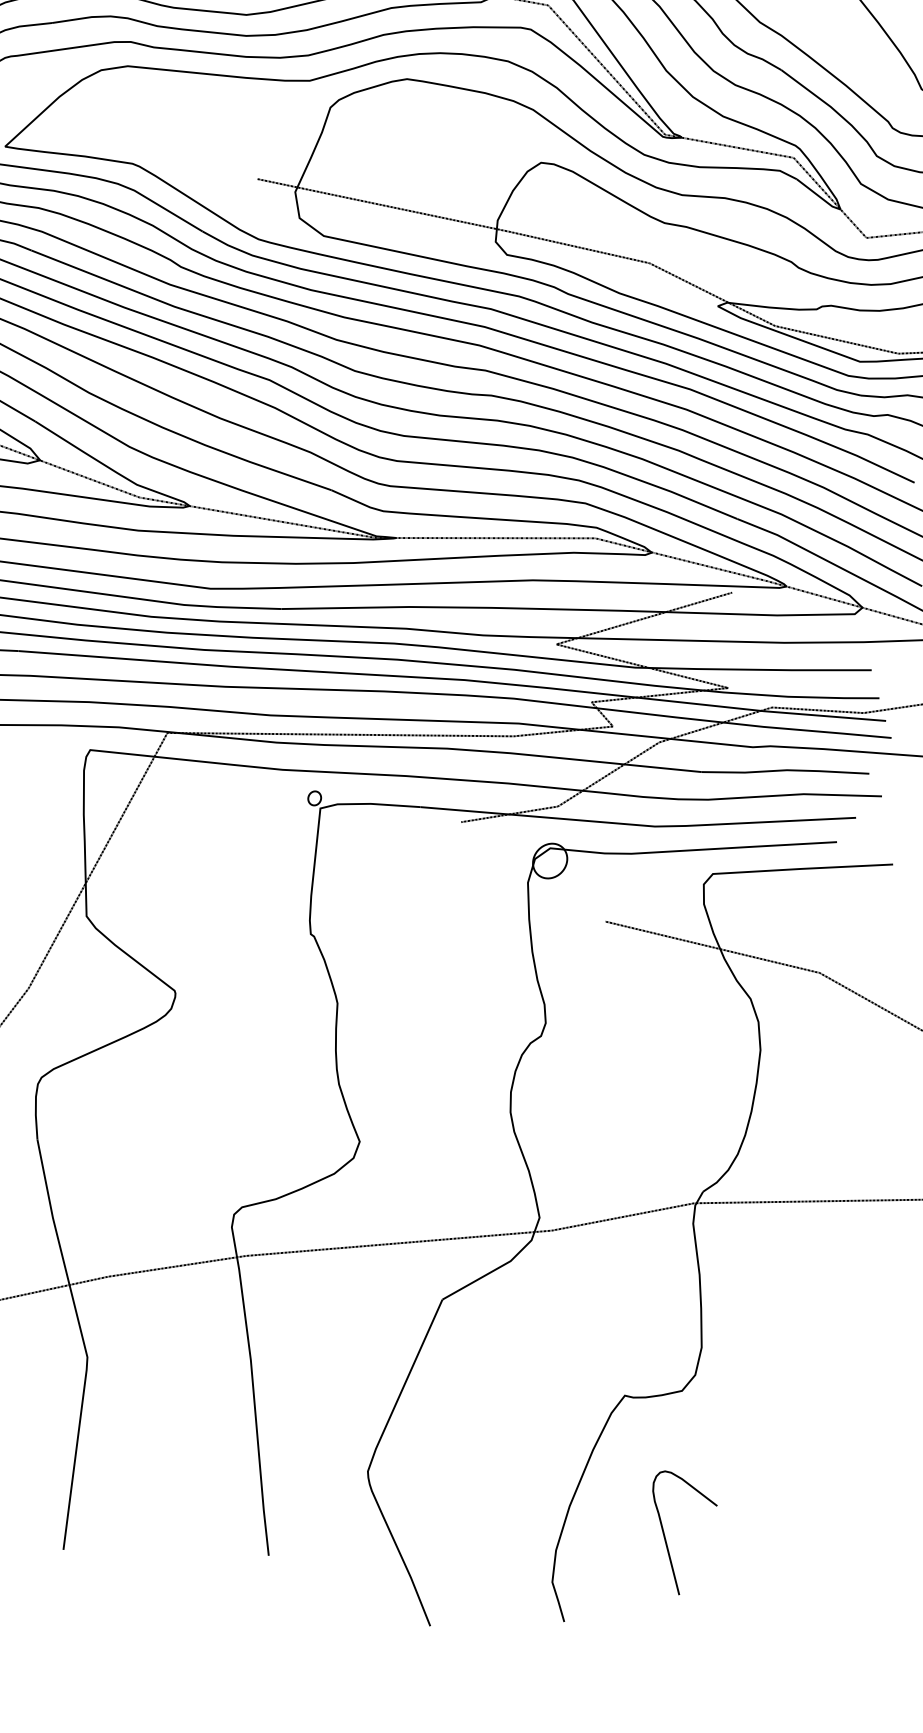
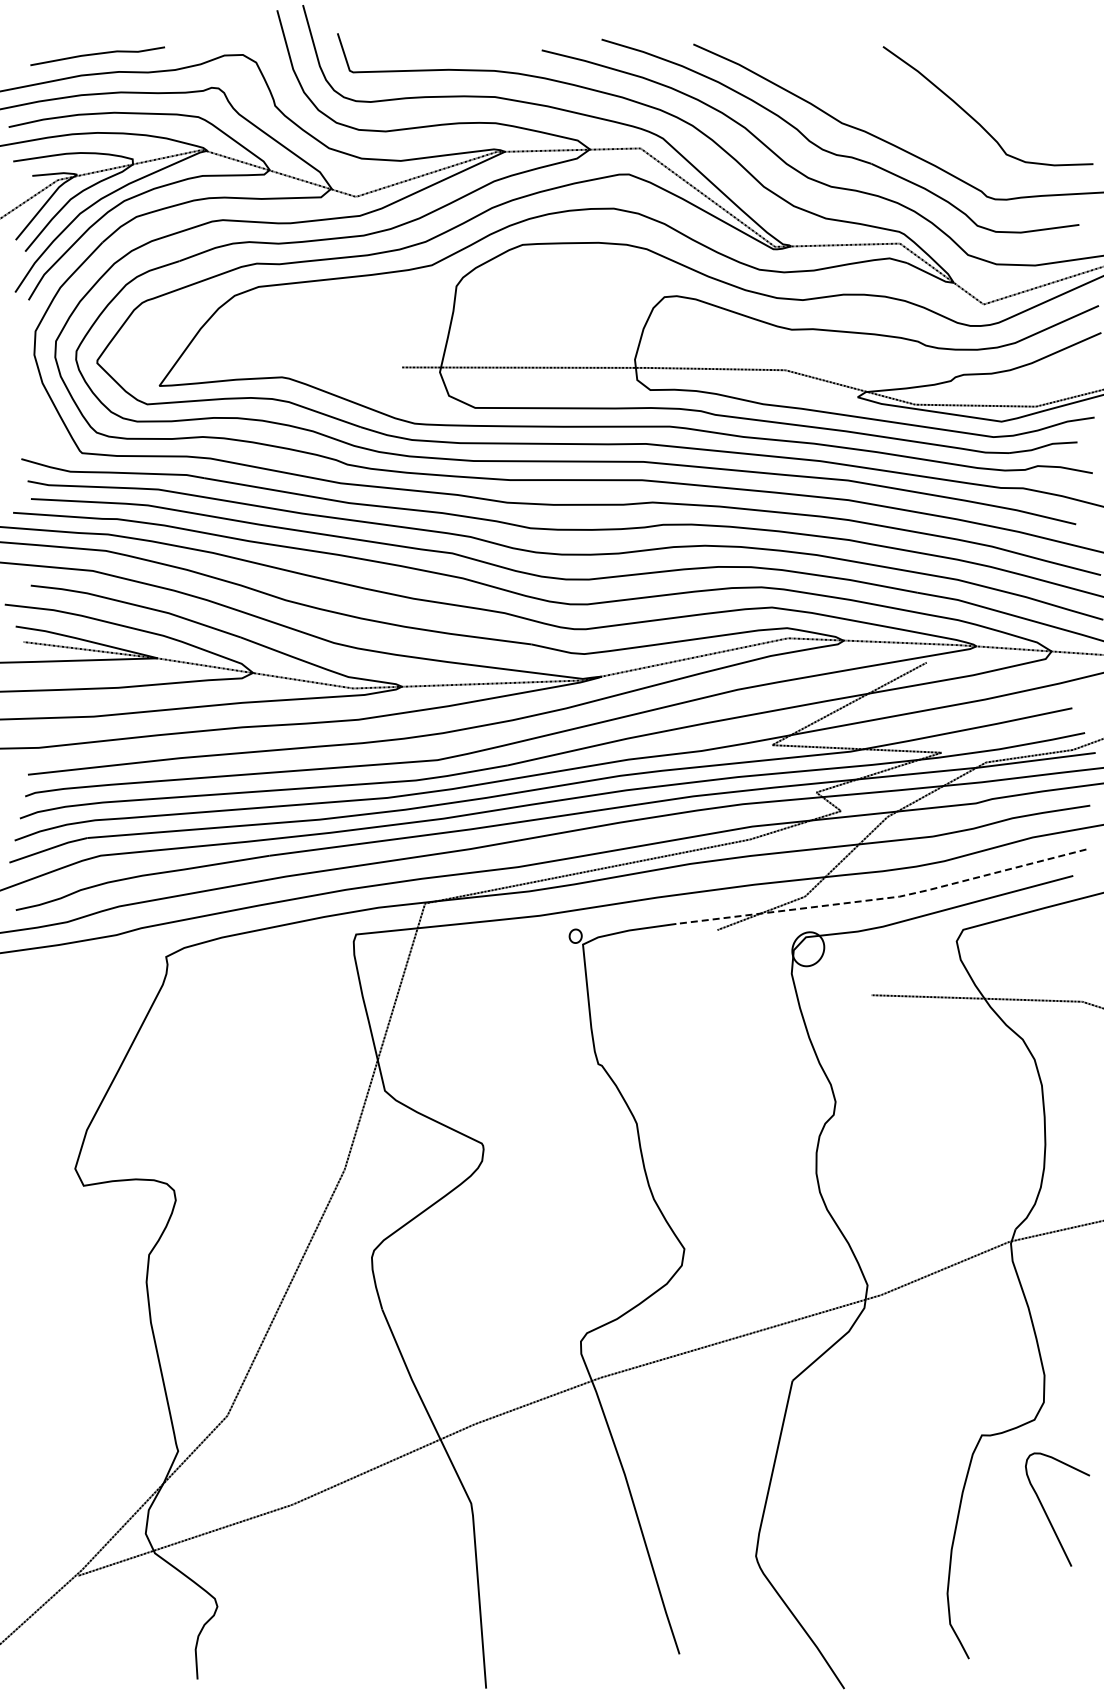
line: (638, 825) -> (884, 898), solid -> dashed
curve: (665, 1536) -> (1047, 1514), moved

